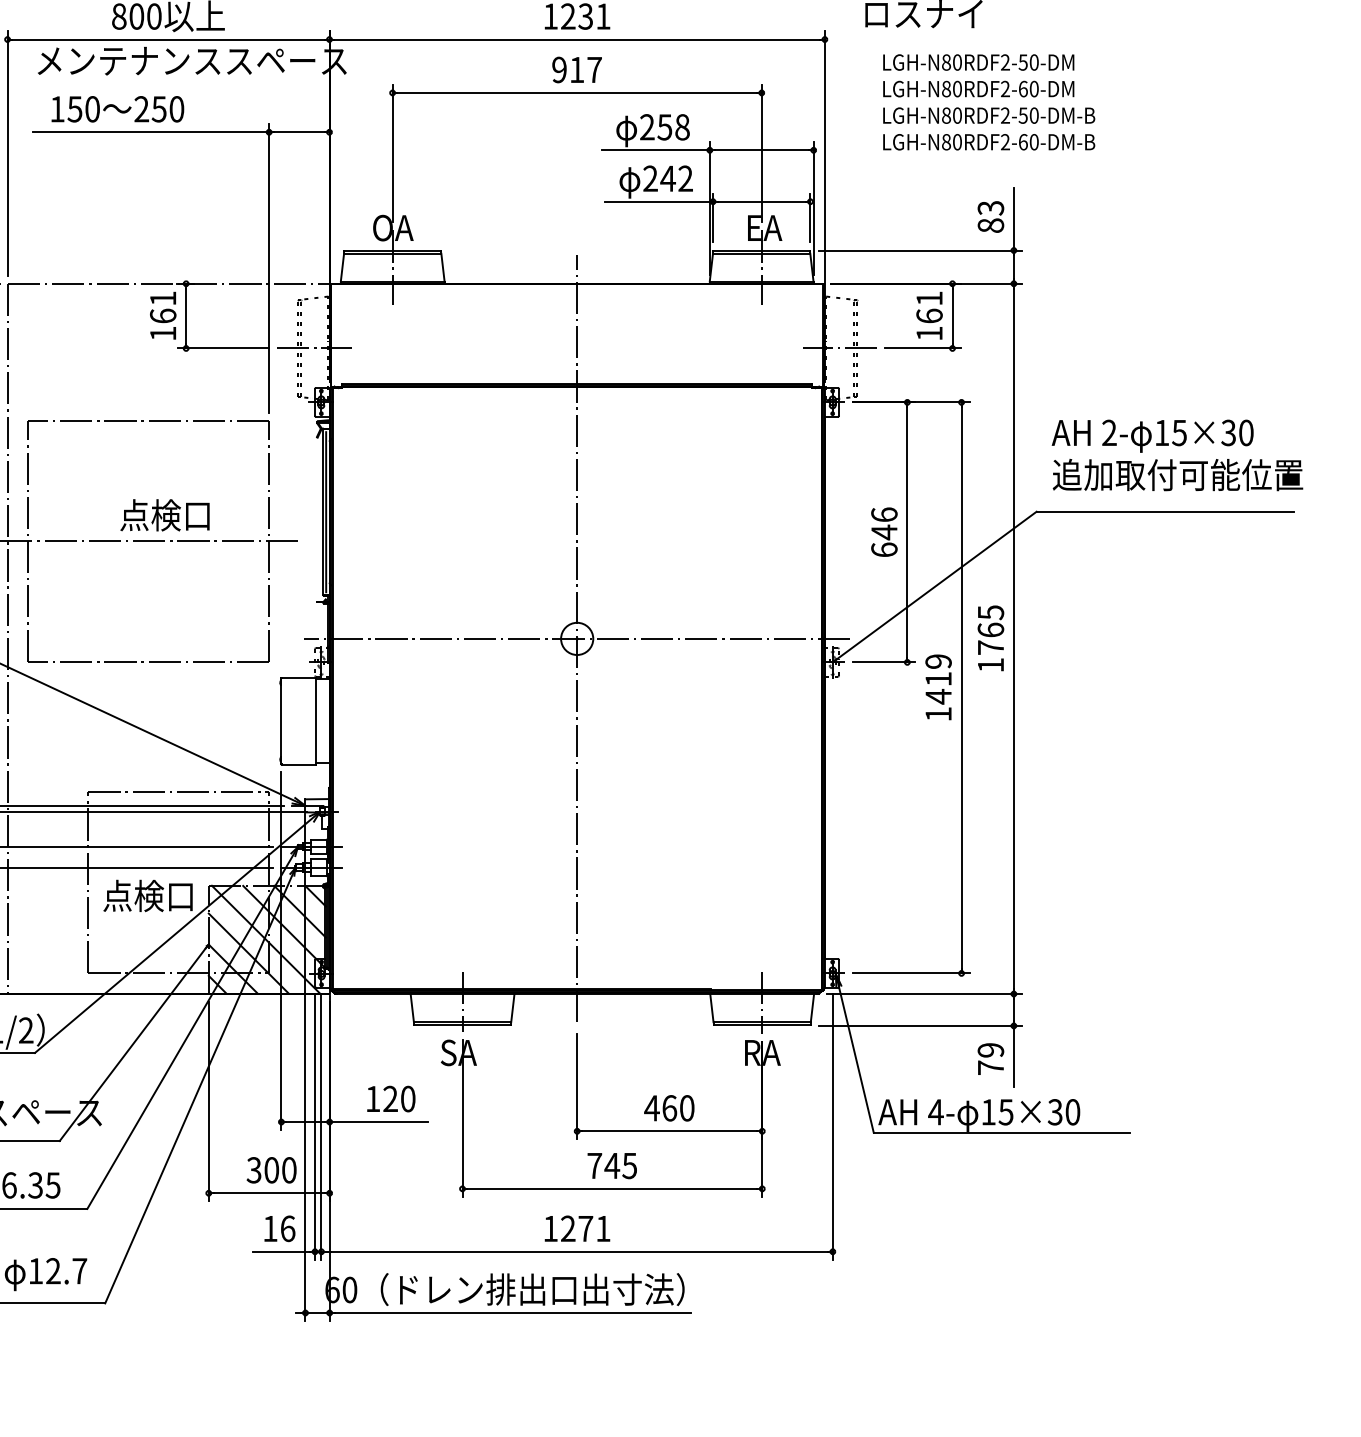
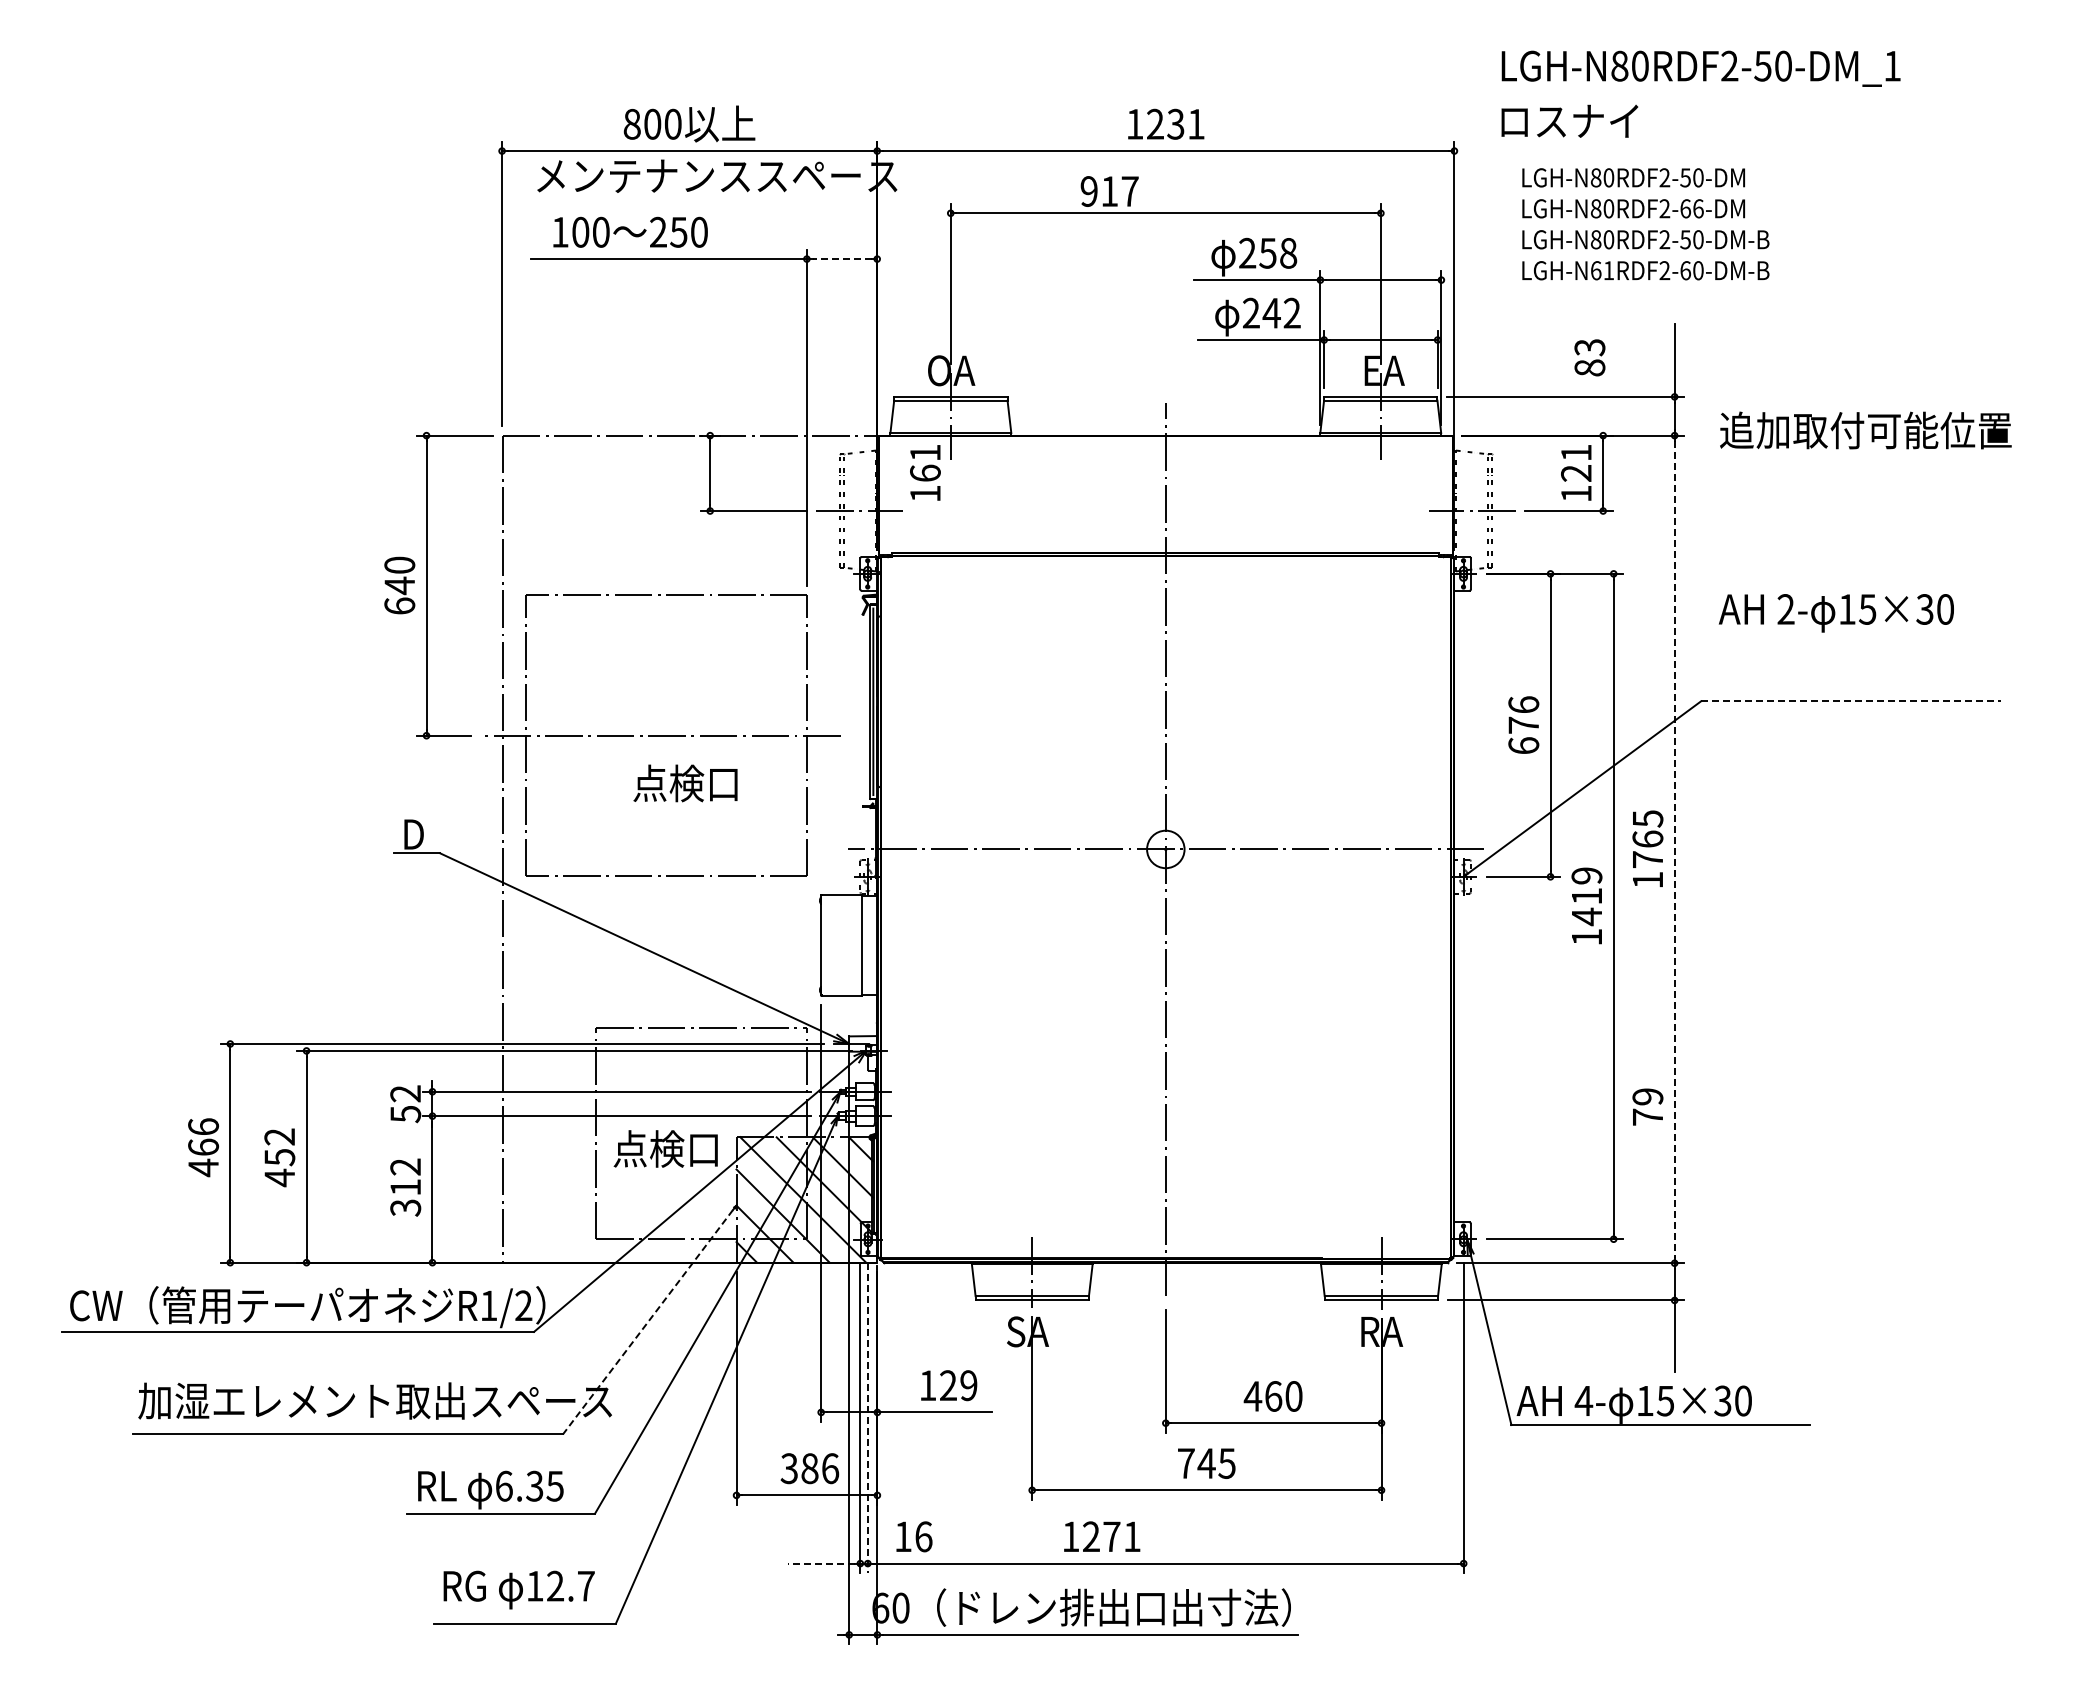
text: (576, 69) -> (1109, 191), moved
text: (1034, 88) -> (1698, 208), LGH-N80RDF2-60-DM -> LGH-N80RDF2-66-DM
text: (74, 108) -> (580, 231), 150 -> 100
line: (299, 132) -> (842, 259), solid -> dashed
text: (951, 142) -> (1602, 270), LGH-N80RDF2-60-DM-B -> LGH-N61RDF2-60-DM-B
text: (990, 216) -> (1589, 357), moved
text: (163, 315) -> (925, 472), moved
text: (929, 315) -> (1576, 472), 161 -> 121
text: (1177, 475) -> (1865, 430), moved
line: (1165, 511) -> (1851, 701), solid -> dashed
text: (164, 515) -> (685, 783), moved
text: (884, 532) -> (1523, 725), 646 -> 676
line: (1013, 638) -> (1674, 849), solid -> dashed
line: (132, 1044) -> (647, 1322), solid -> dashed
text: (990, 1058) -> (1647, 1106), moved
text: (407, 1098) -> (968, 1385), 120 -> 129
line: (321, 1127) -> (867, 1418), solid -> dashed
text: (280, 1170) -> (820, 1468), 300 -> 386
text: (279, 1228) -> (914, 1536), moved
text: (577, 1228) -> (1102, 1536), moved
line: (281, 1251) -> (821, 1563), solid -> dashed

